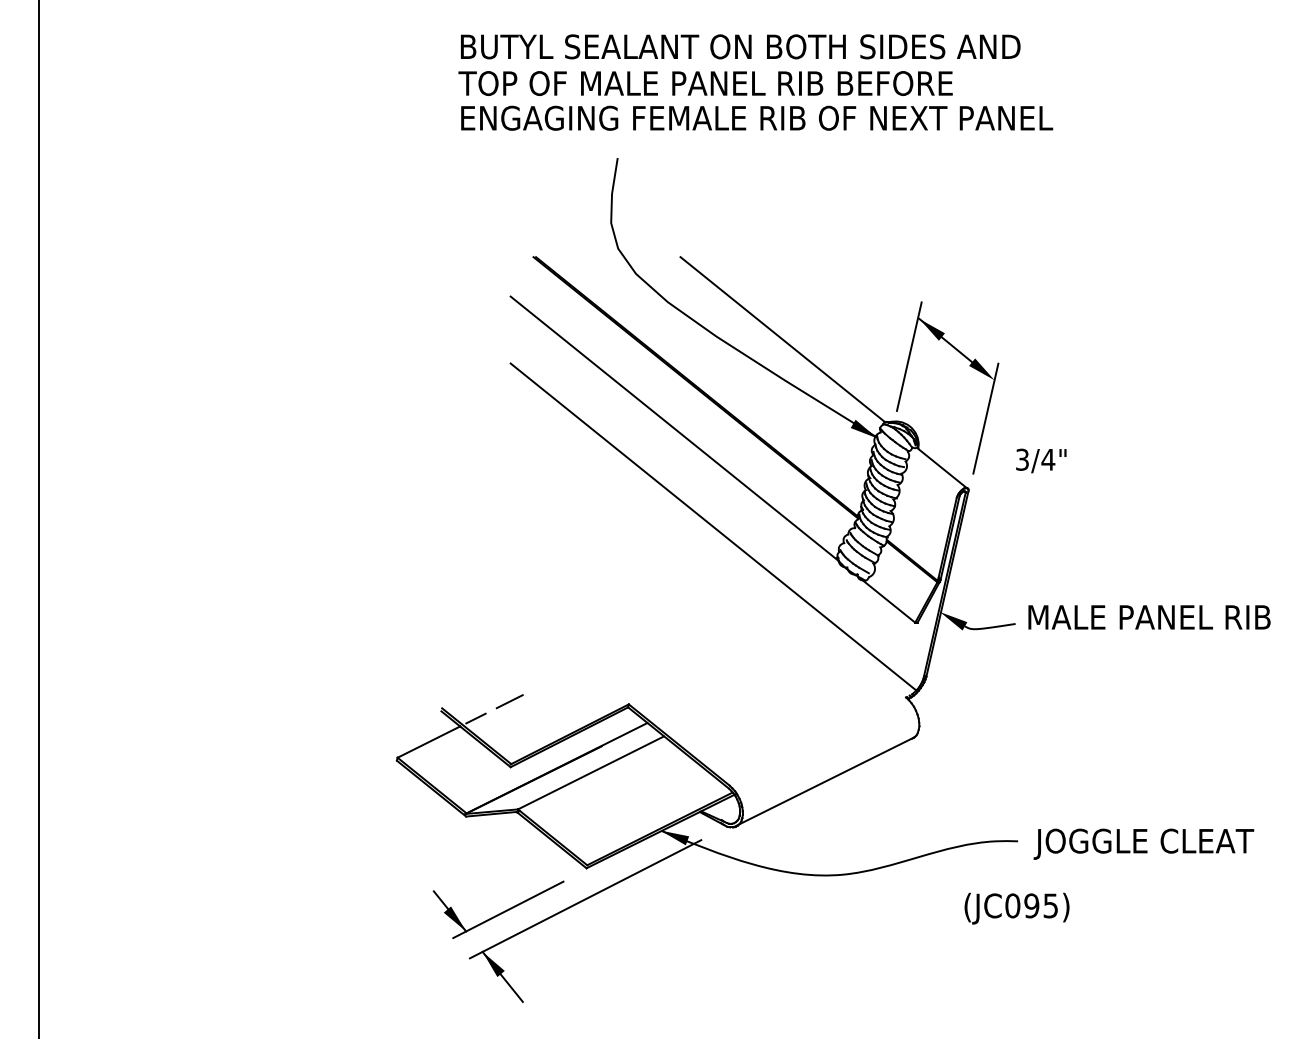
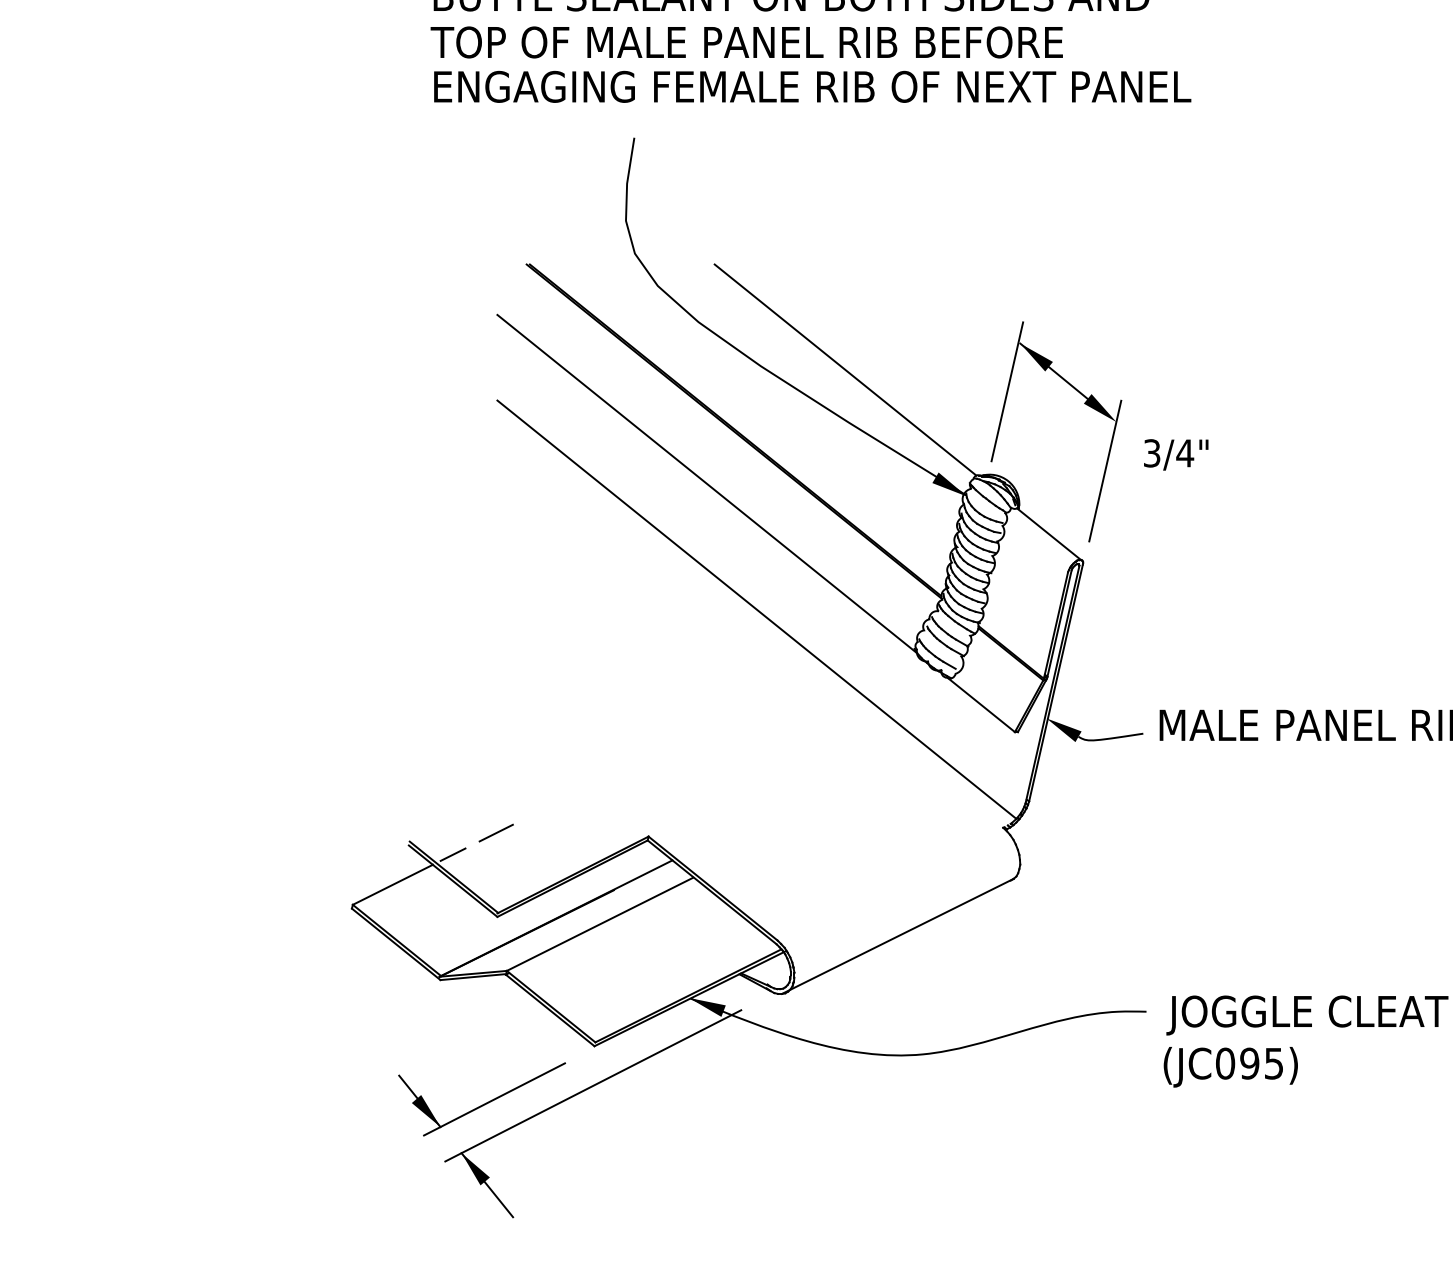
text: (1041, 460) -> (1176, 454), moved
text: (1016, 908) -> (1230, 1066), moved

